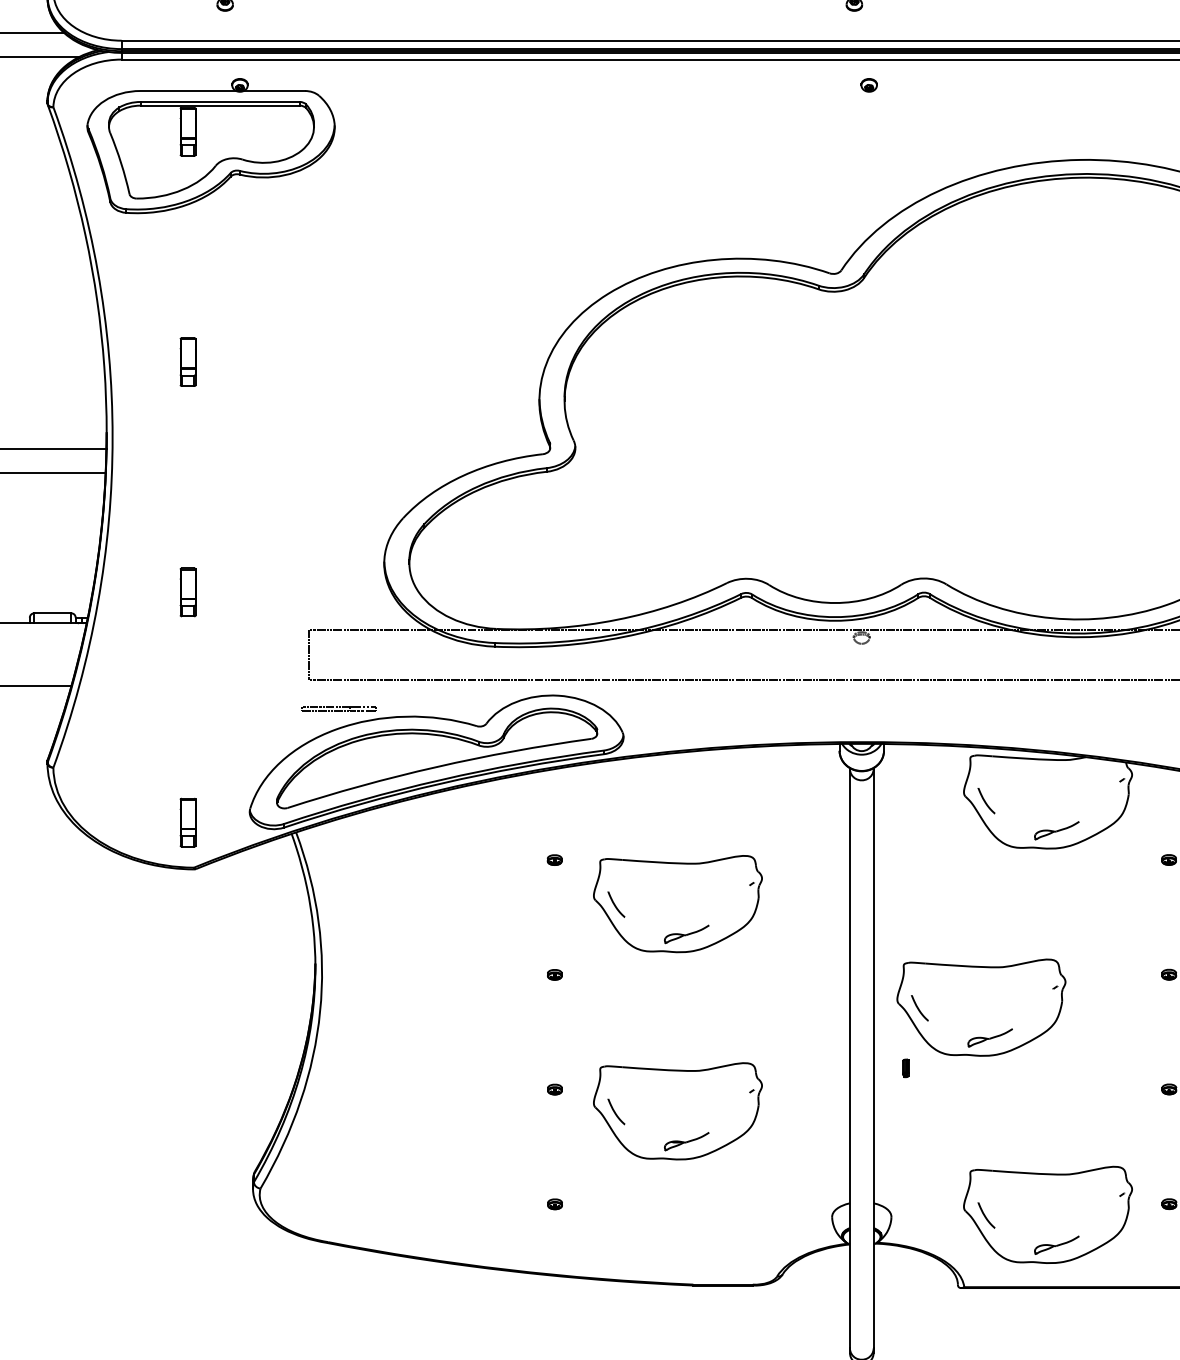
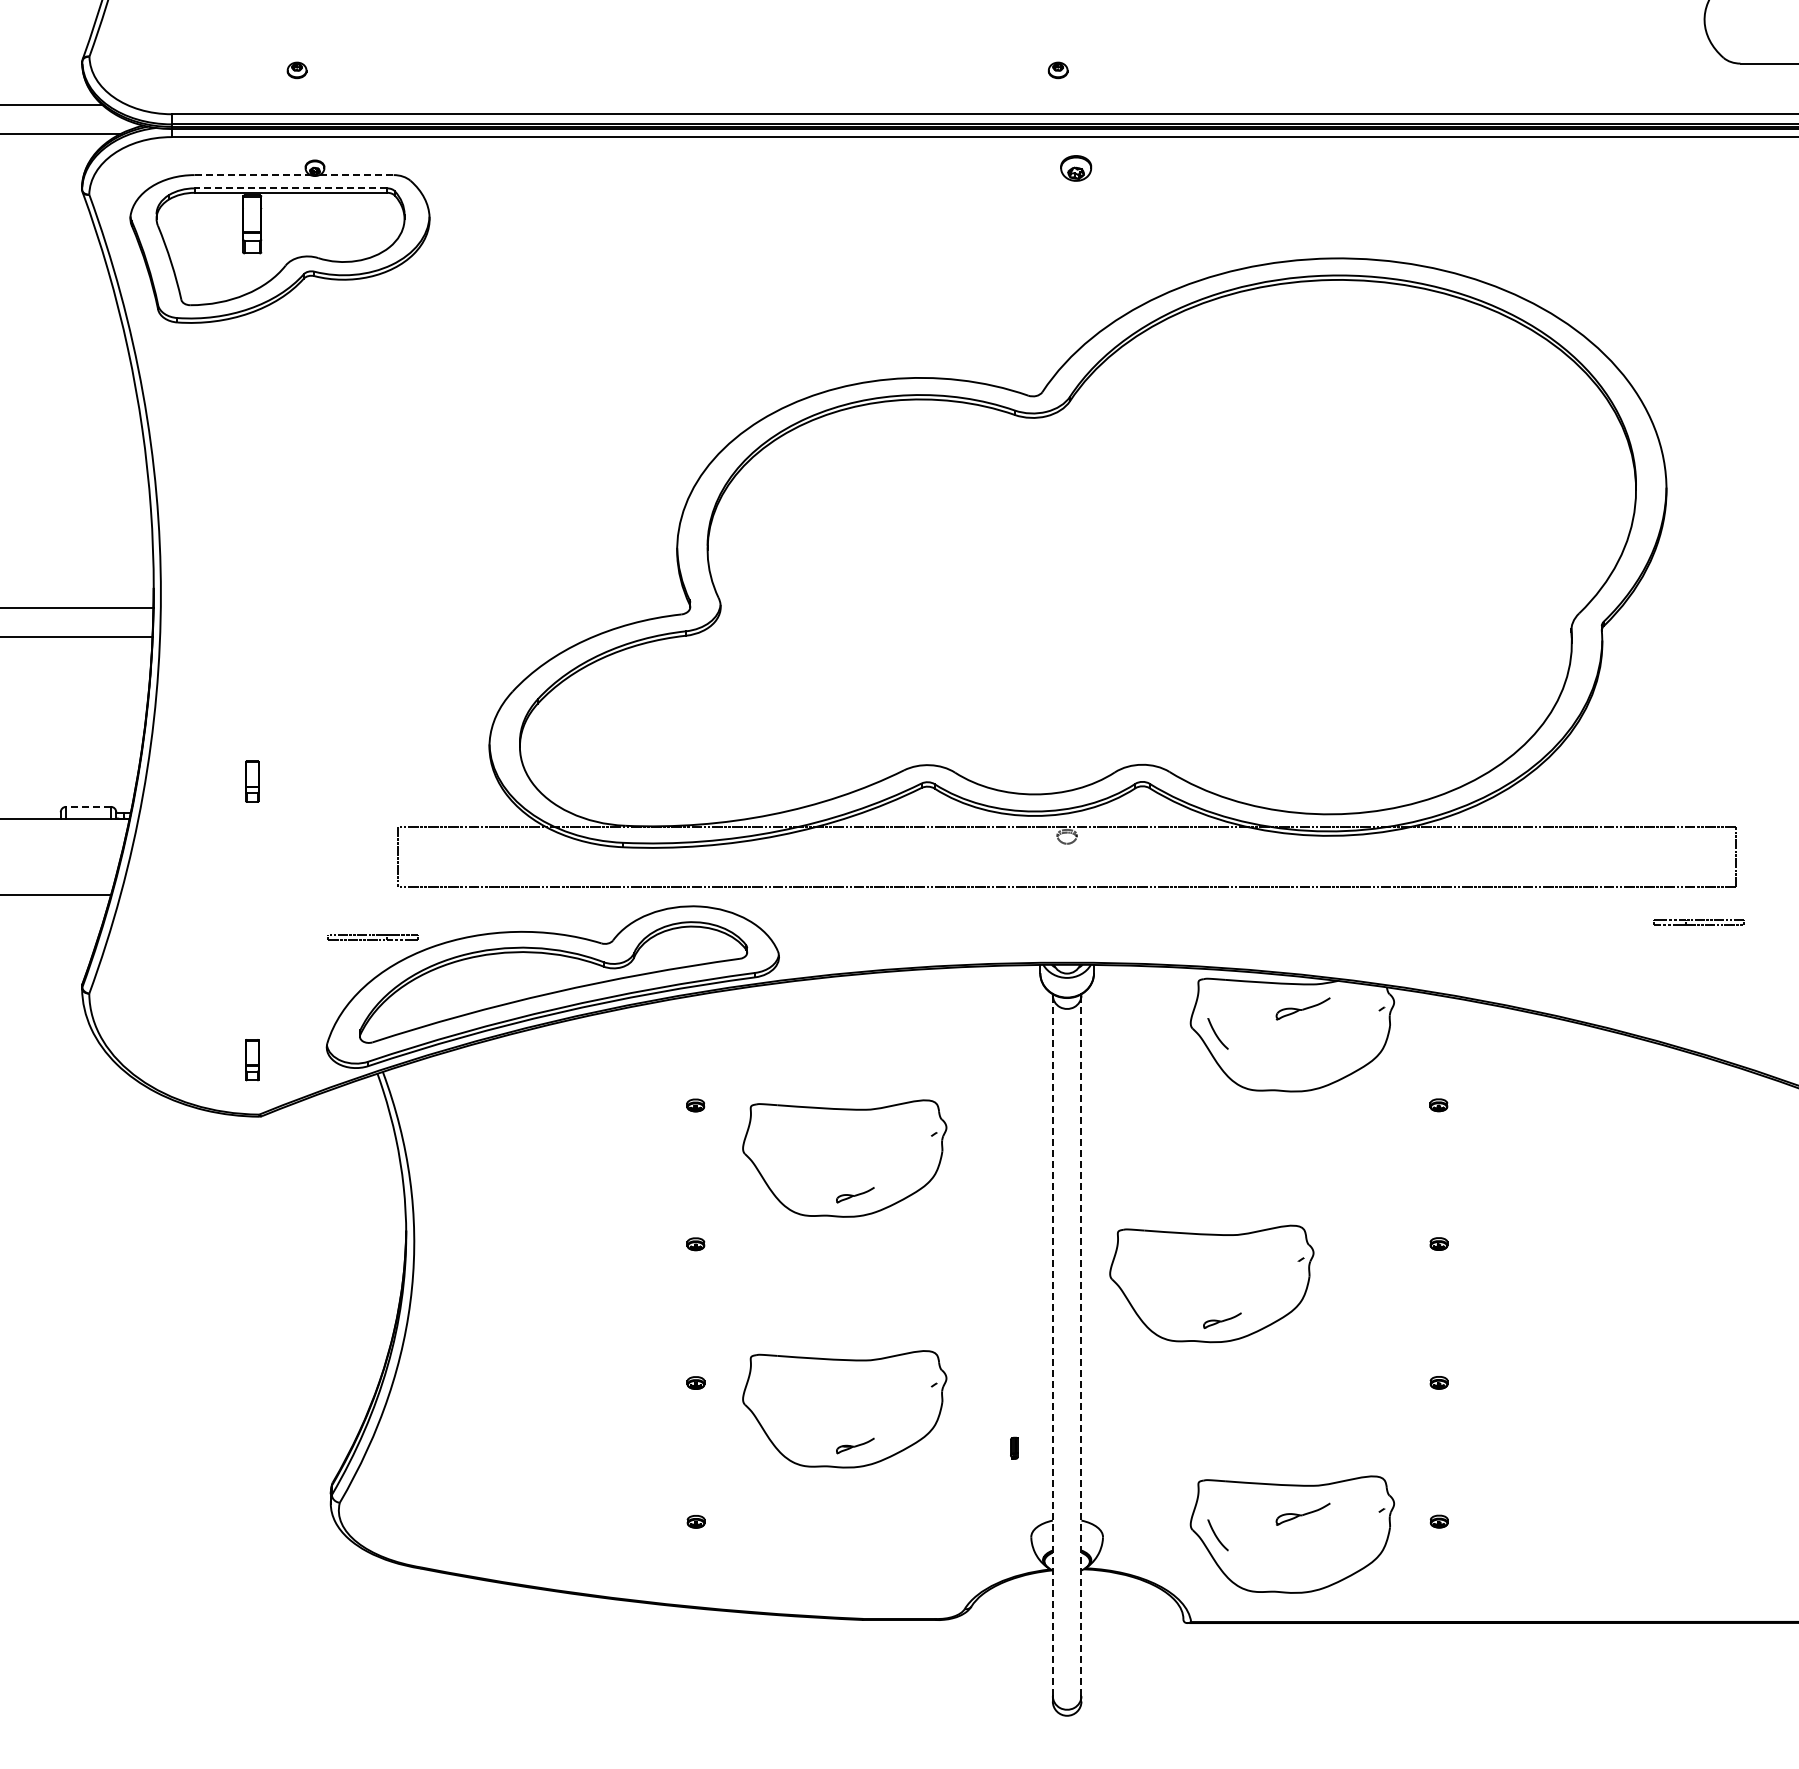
part: (868, 84) -> (1075, 167), size x1.6
line: (188, 91) -> (252, 175), solid -> dashed
line: (275, 91) -> (357, 175), solid -> dashed
line: (219, 102) -> (290, 188), solid -> dashed
part: (188, 361) -> (252, 502), removed
part: (188, 592) -> (252, 781), size x0.7
line: (52, 612) -> (88, 806), solid -> dashed
part: (338, 708) -> (372, 937), moved
part: (188, 822) -> (252, 1059), size x0.7
part: (1056, 830) -> (1302, 1008), moved
curve: (615, 904) -> (769, 1159), removed
part: (686, 933) -> (855, 1194), size x0.7
curve: (919, 1008) -> (1136, 1285), removed
part: (990, 1037) -> (1222, 1320), size x0.7
line: (849, 1058) -> (1052, 1345), solid -> dashed
line: (873, 1058) -> (1081, 1345), solid -> dashed
part: (905, 1067) -> (1014, 1447), moved
curve: (614, 1111) -> (768, 1409), removed
part: (686, 1141) -> (855, 1445), size x0.7
part: (1056, 1244) -> (1302, 1513), moved

